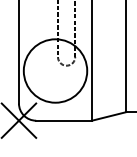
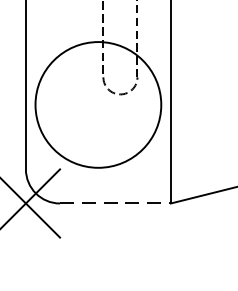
line: (64, 120) -> (116, 203), solid -> dashed

